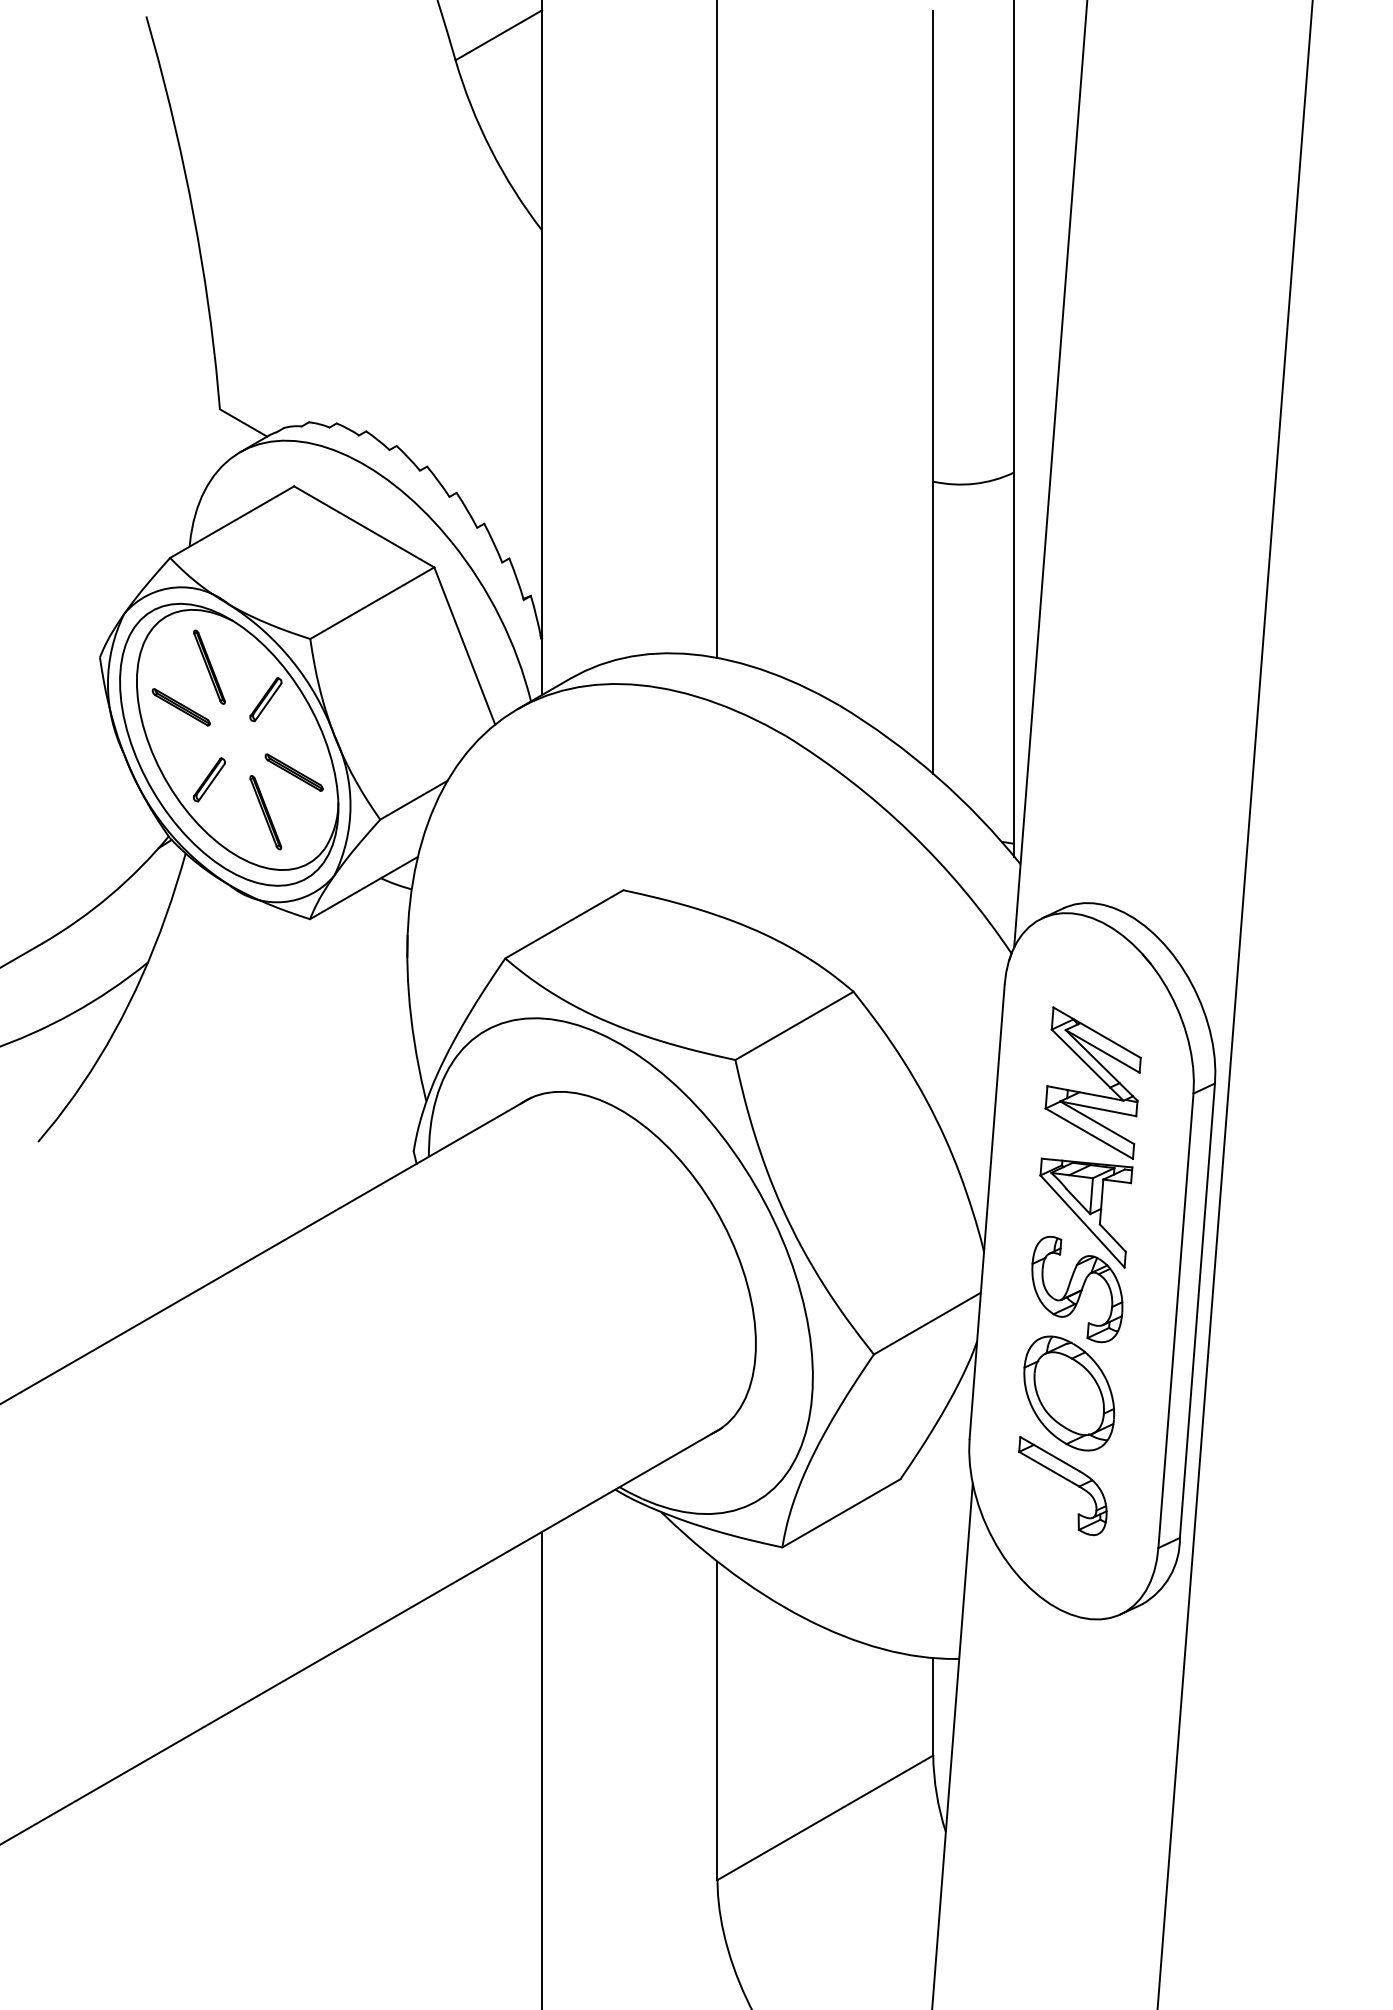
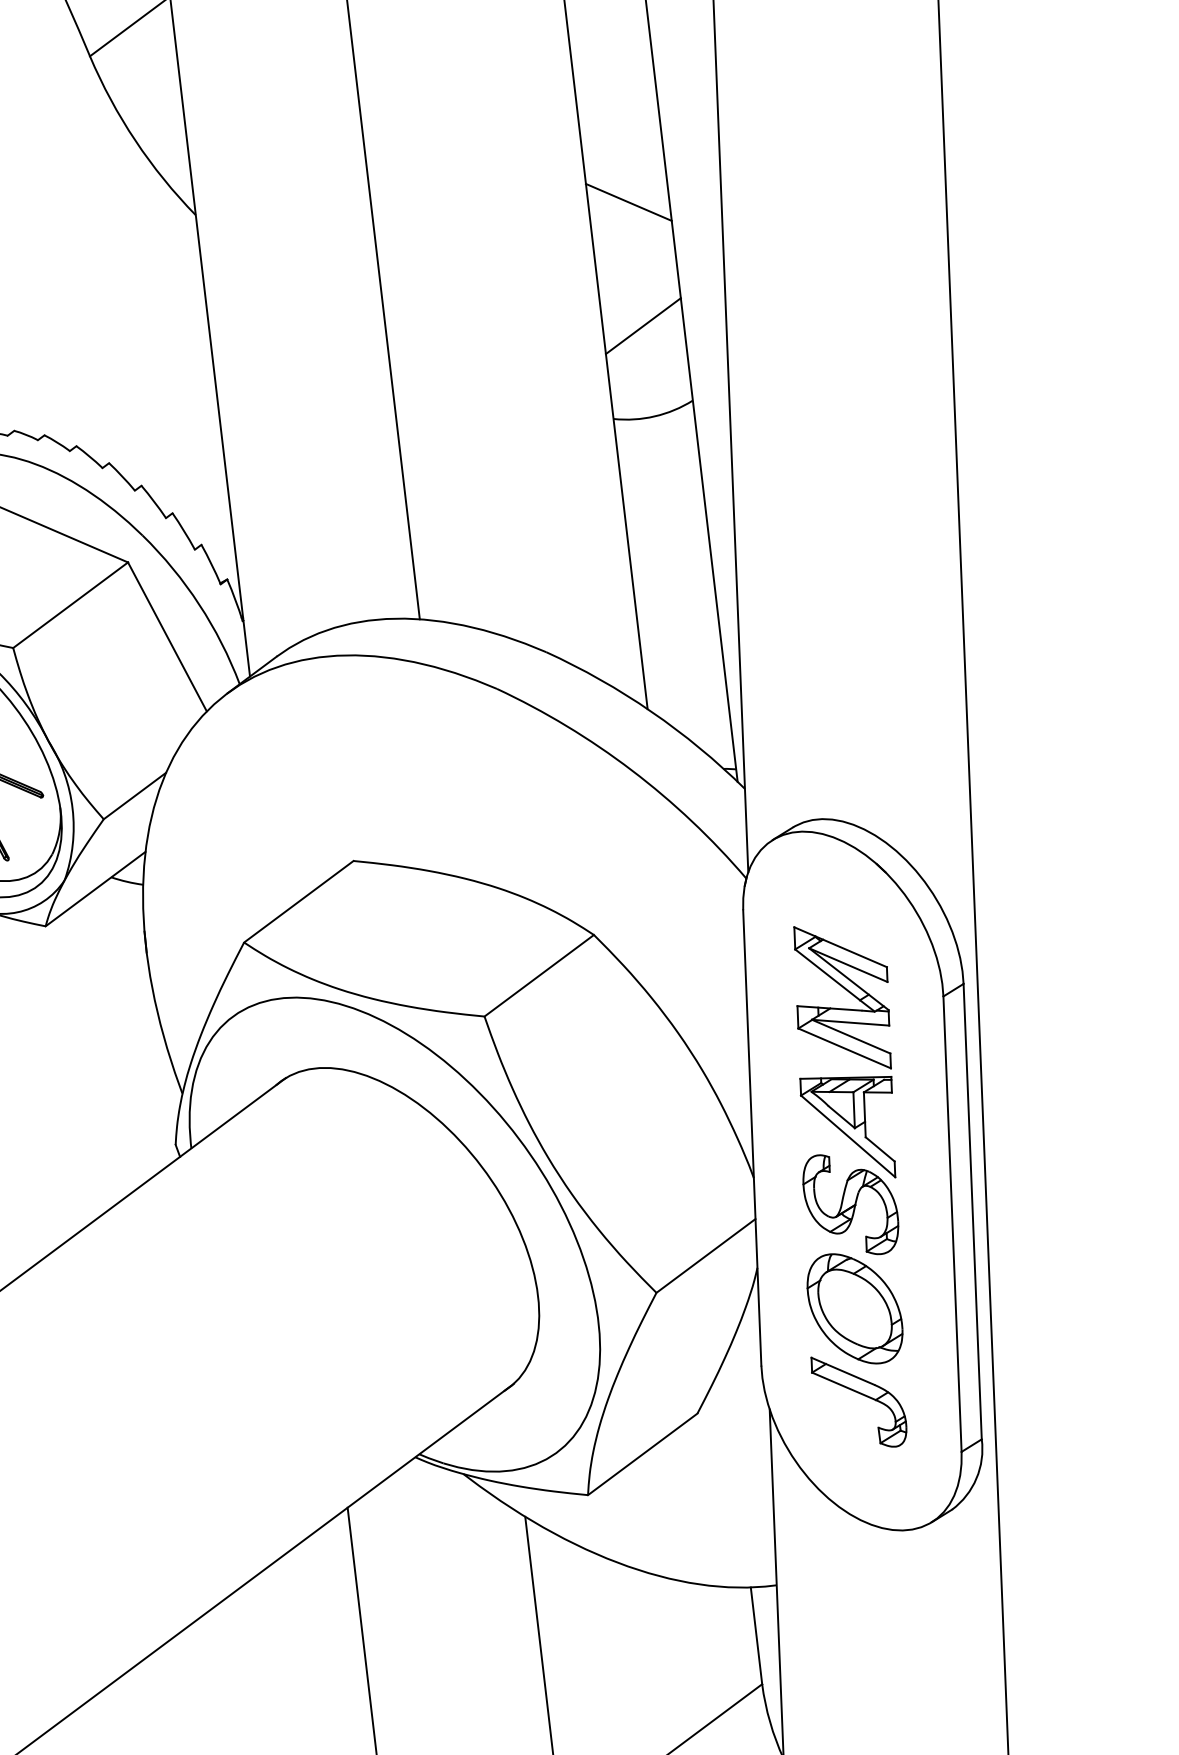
line: (973, 267) -> (628, 201), added
line: (973, 392) -> (643, 325), added

